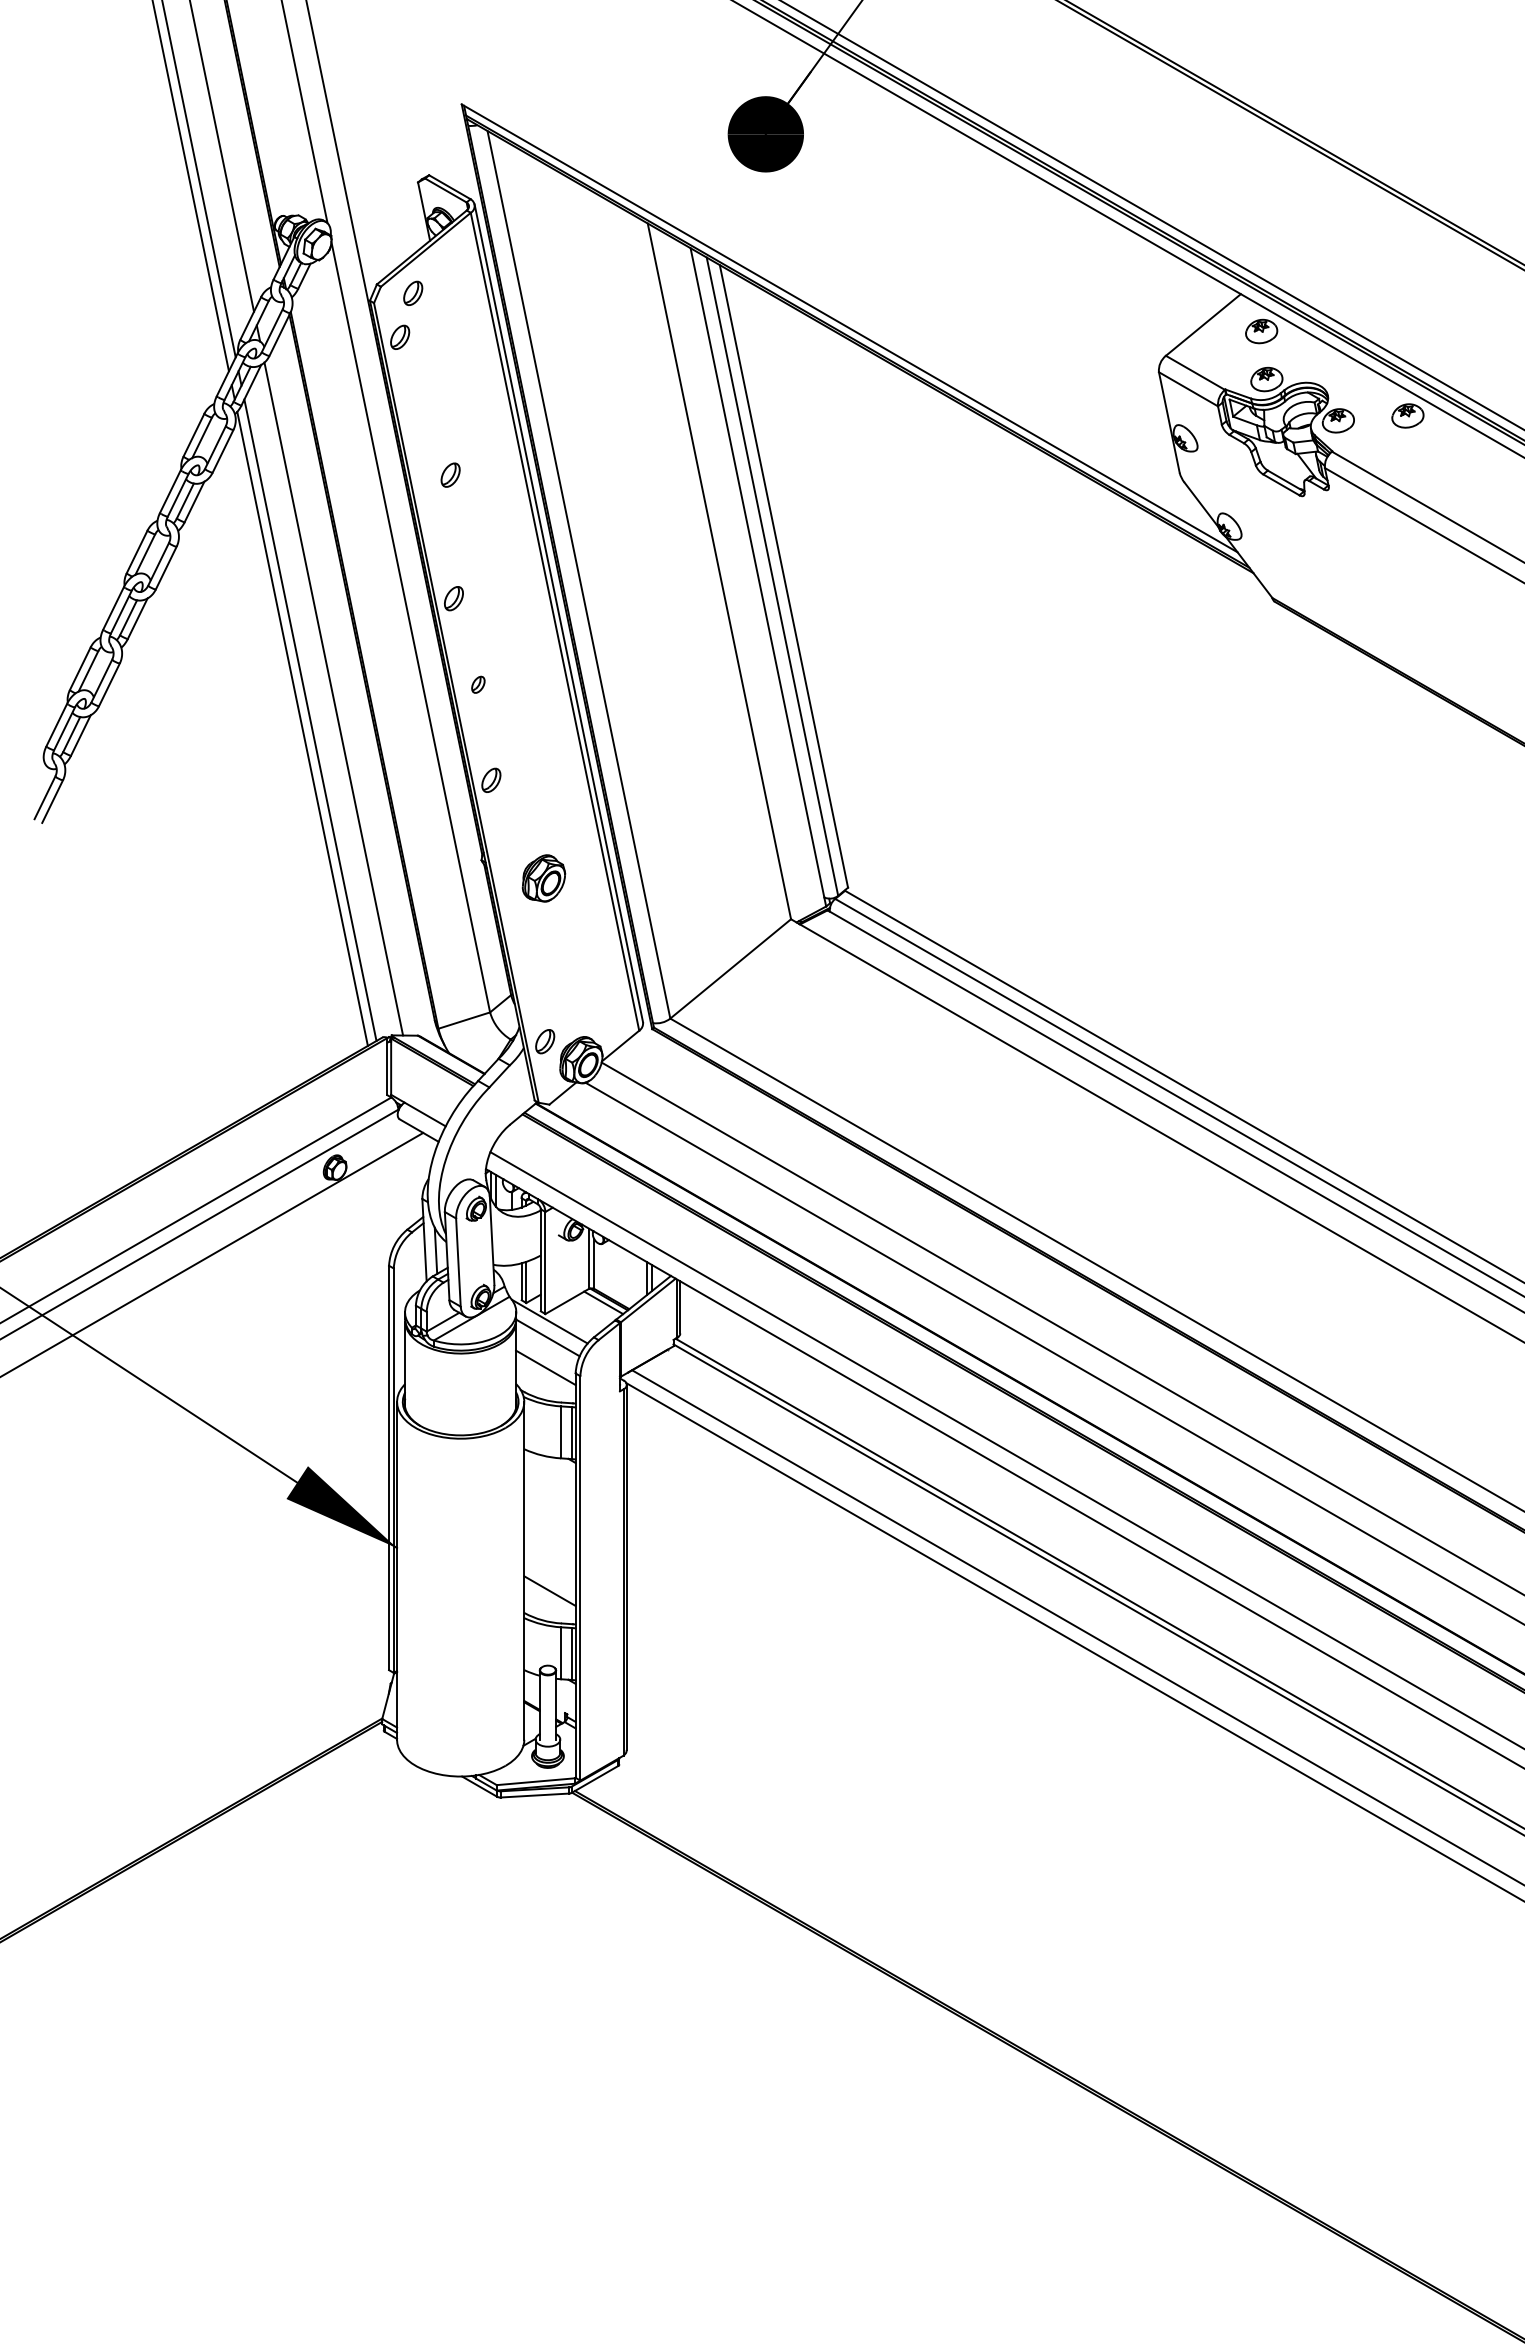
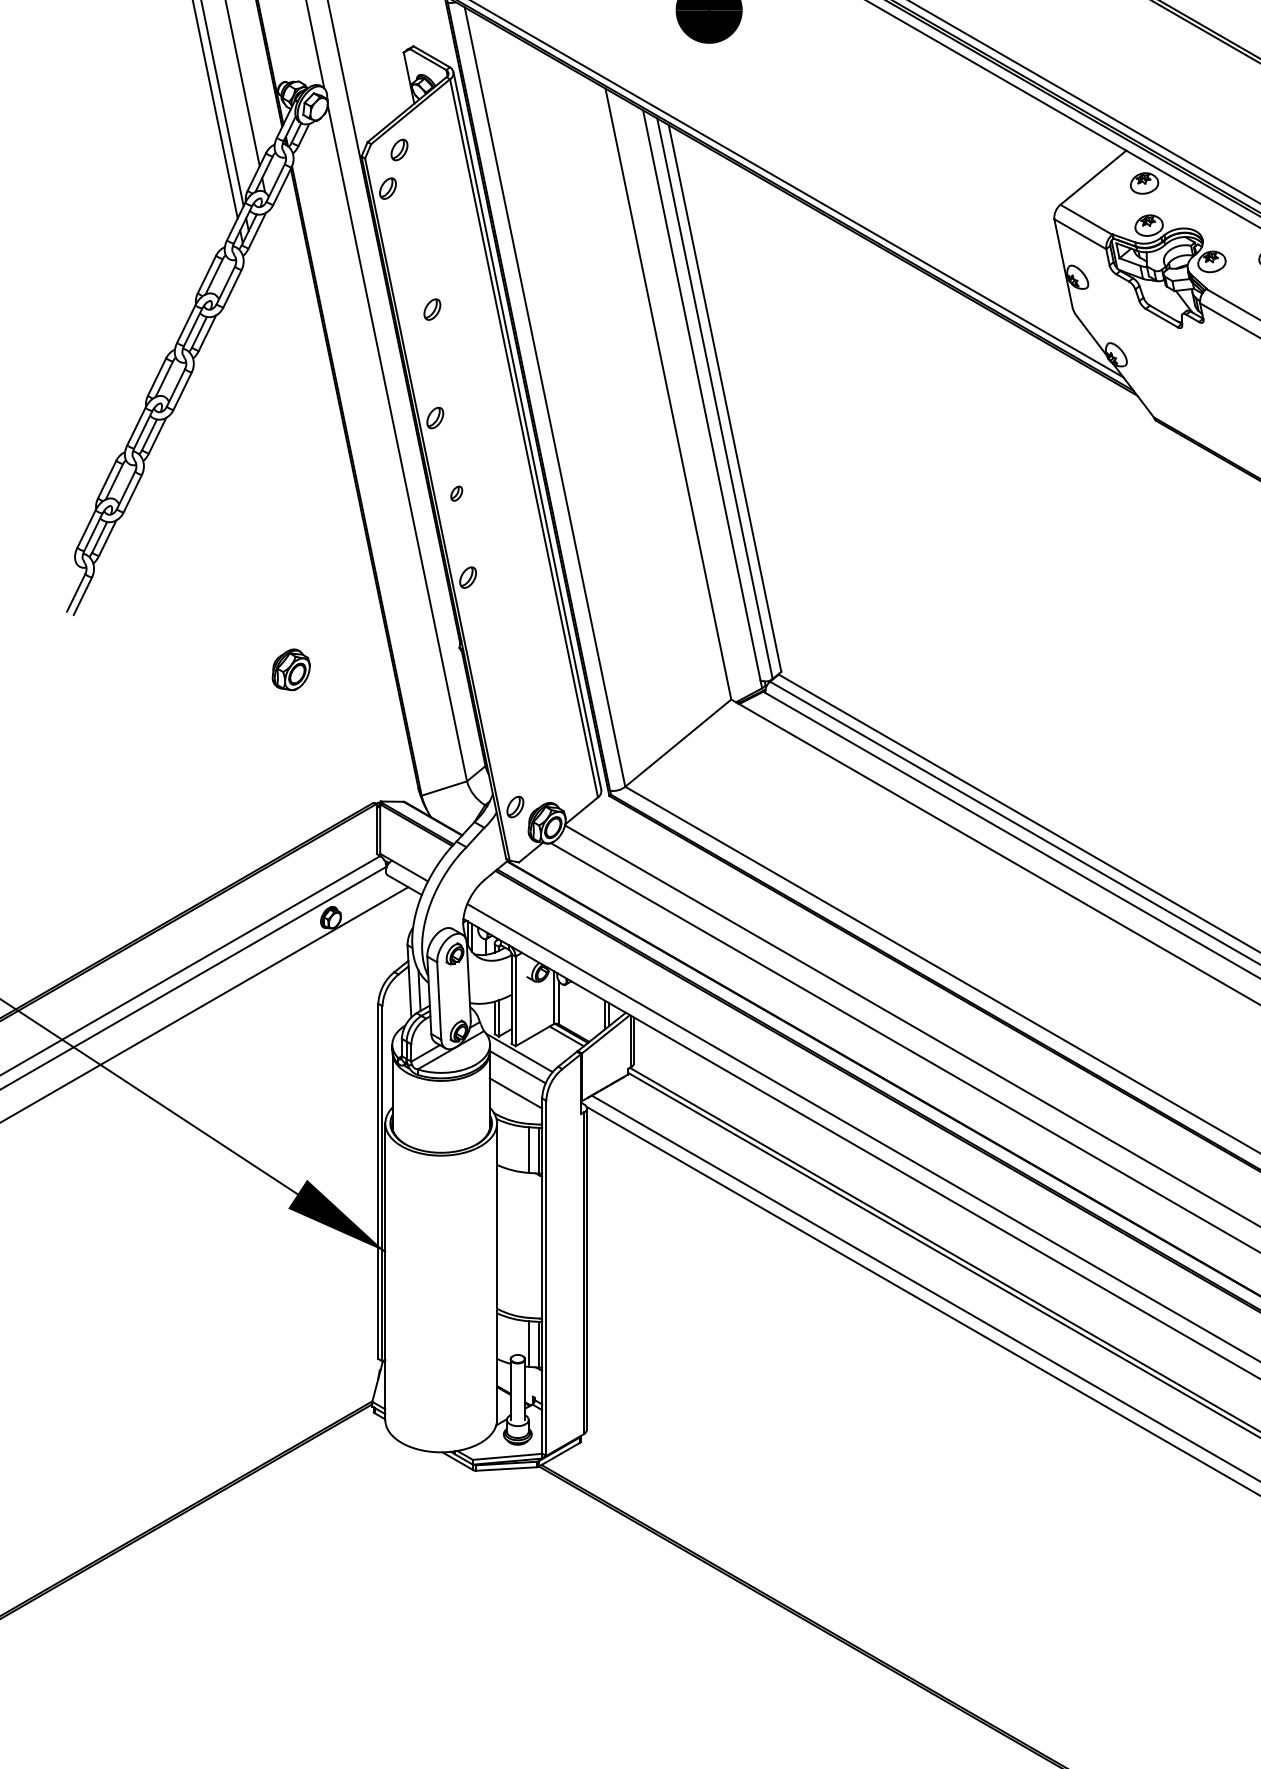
line: (333, 698) -> (329, 505), removed
line: (310, 720) -> (309, 525), removed
line: (302, 728) -> (302, 532), removed
part: (543, 878) -> (290, 669), moved
line: (549, 1590) -> (519, 1288), removed

